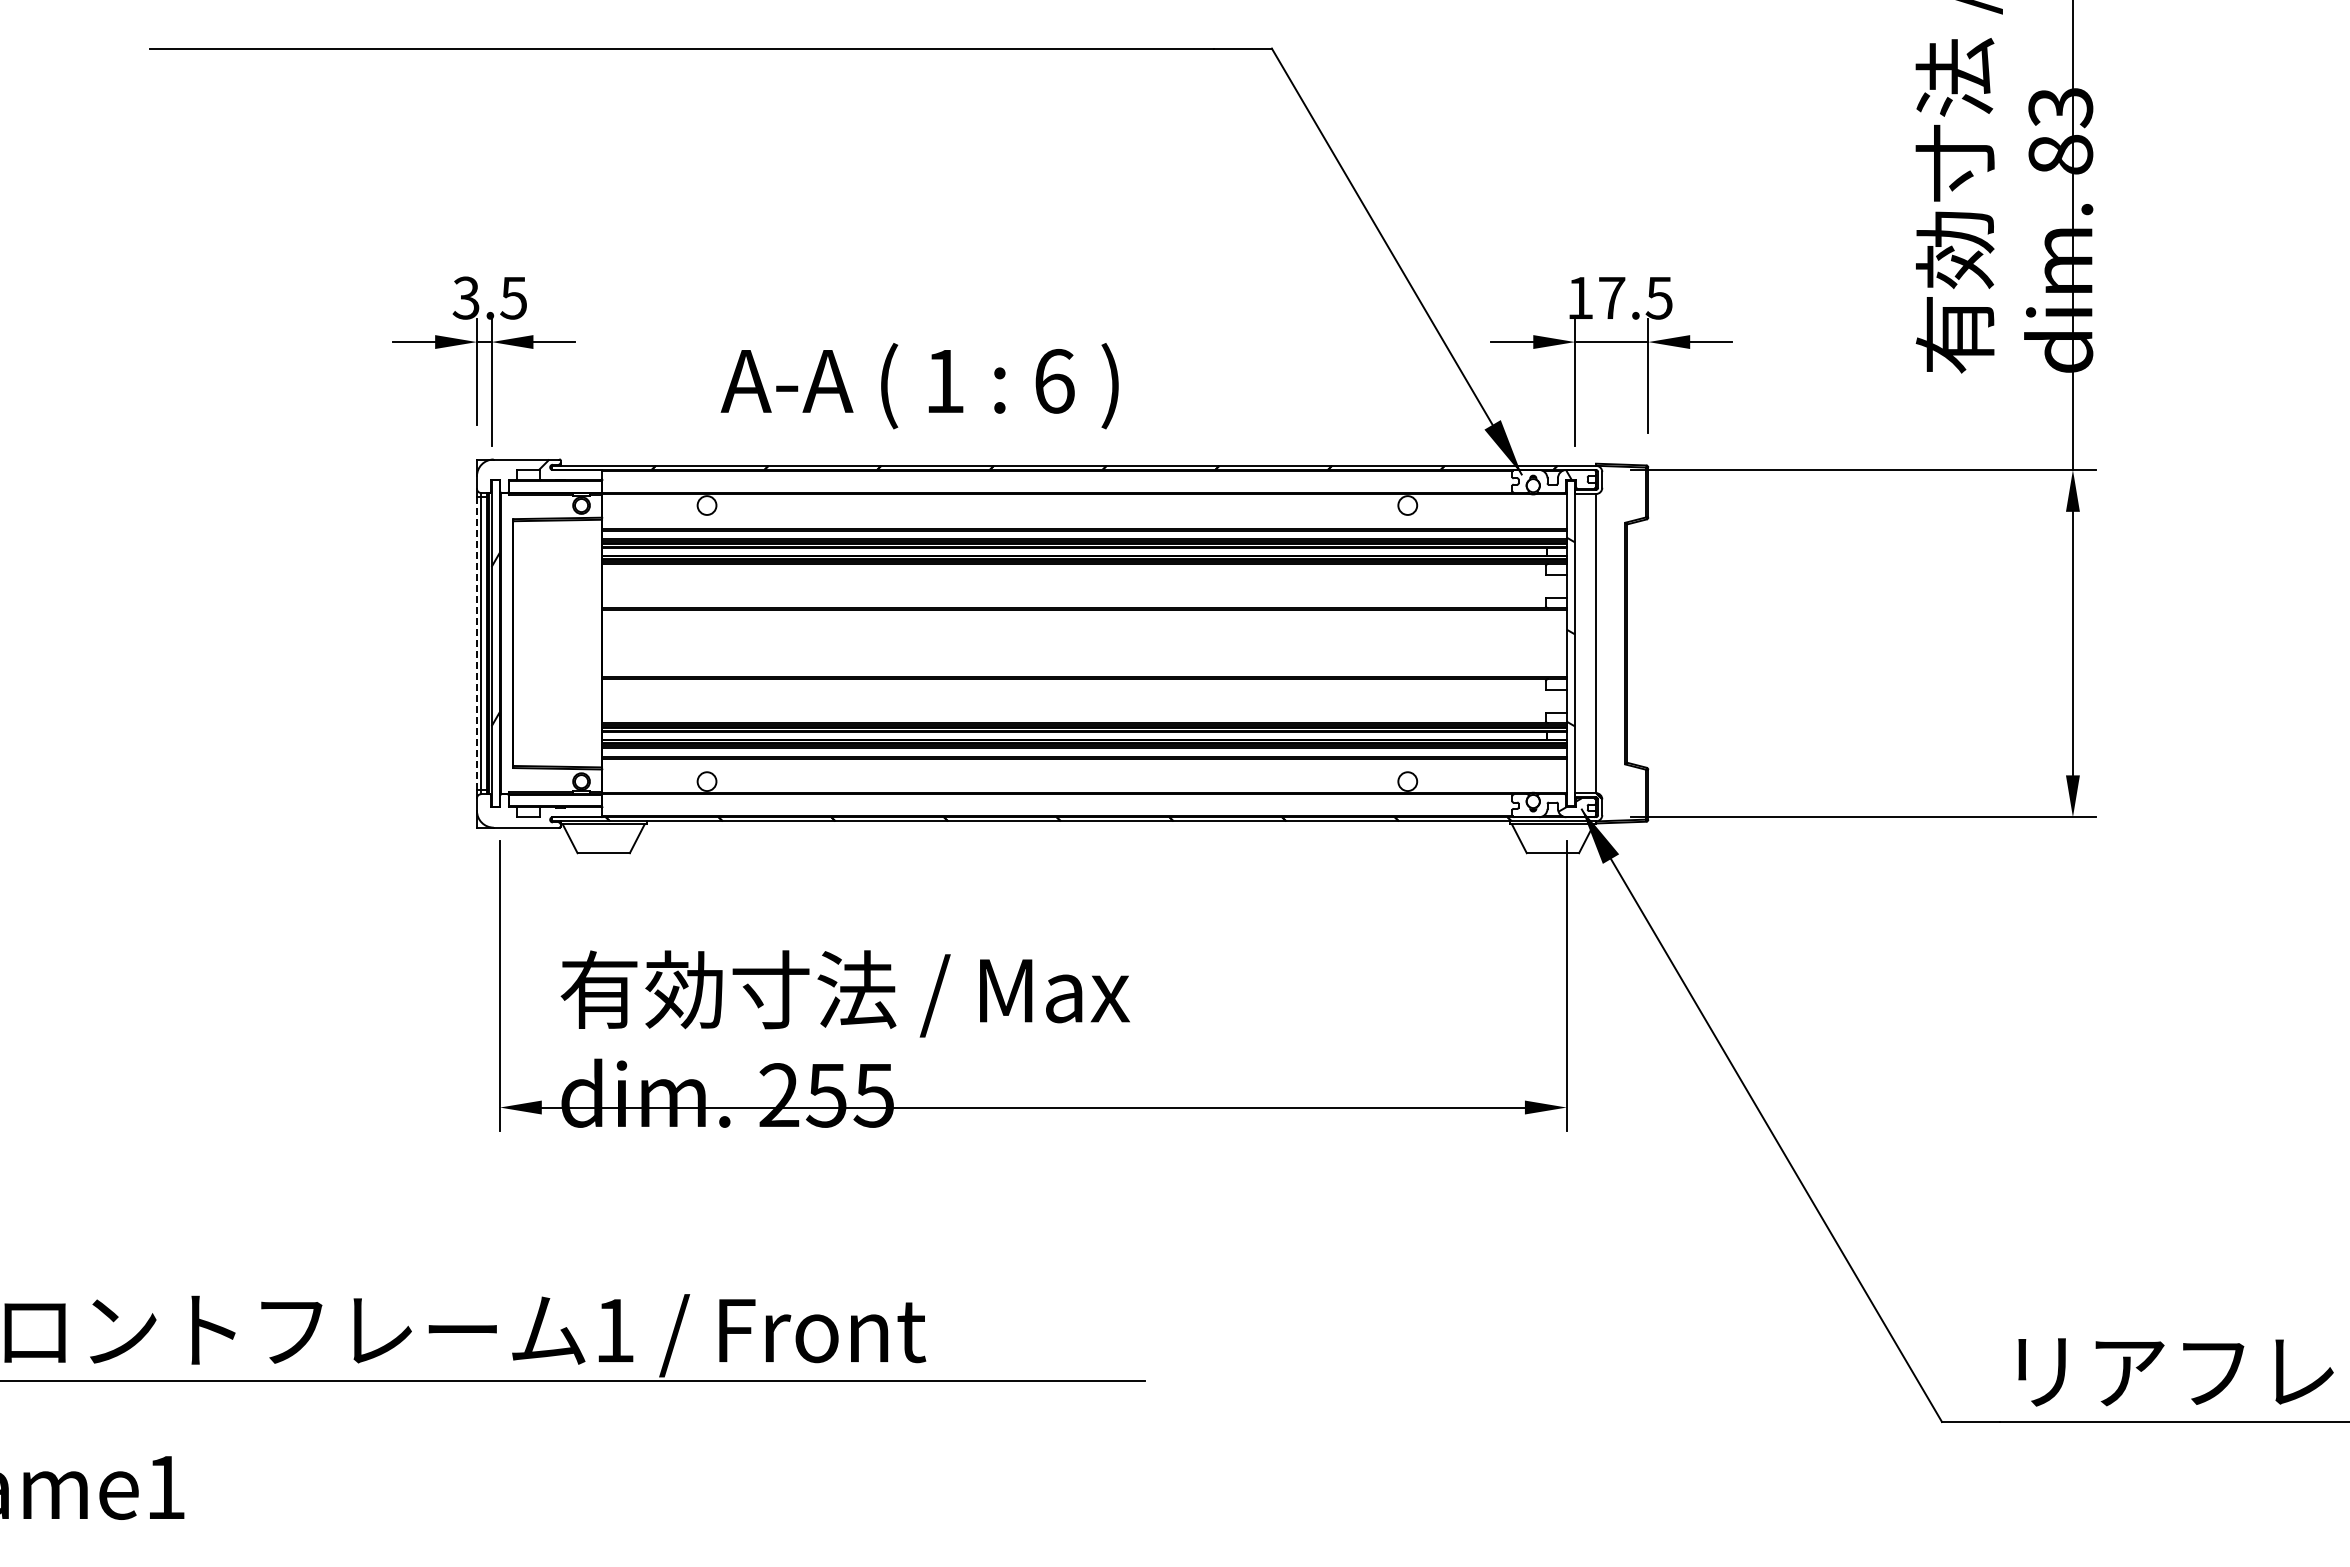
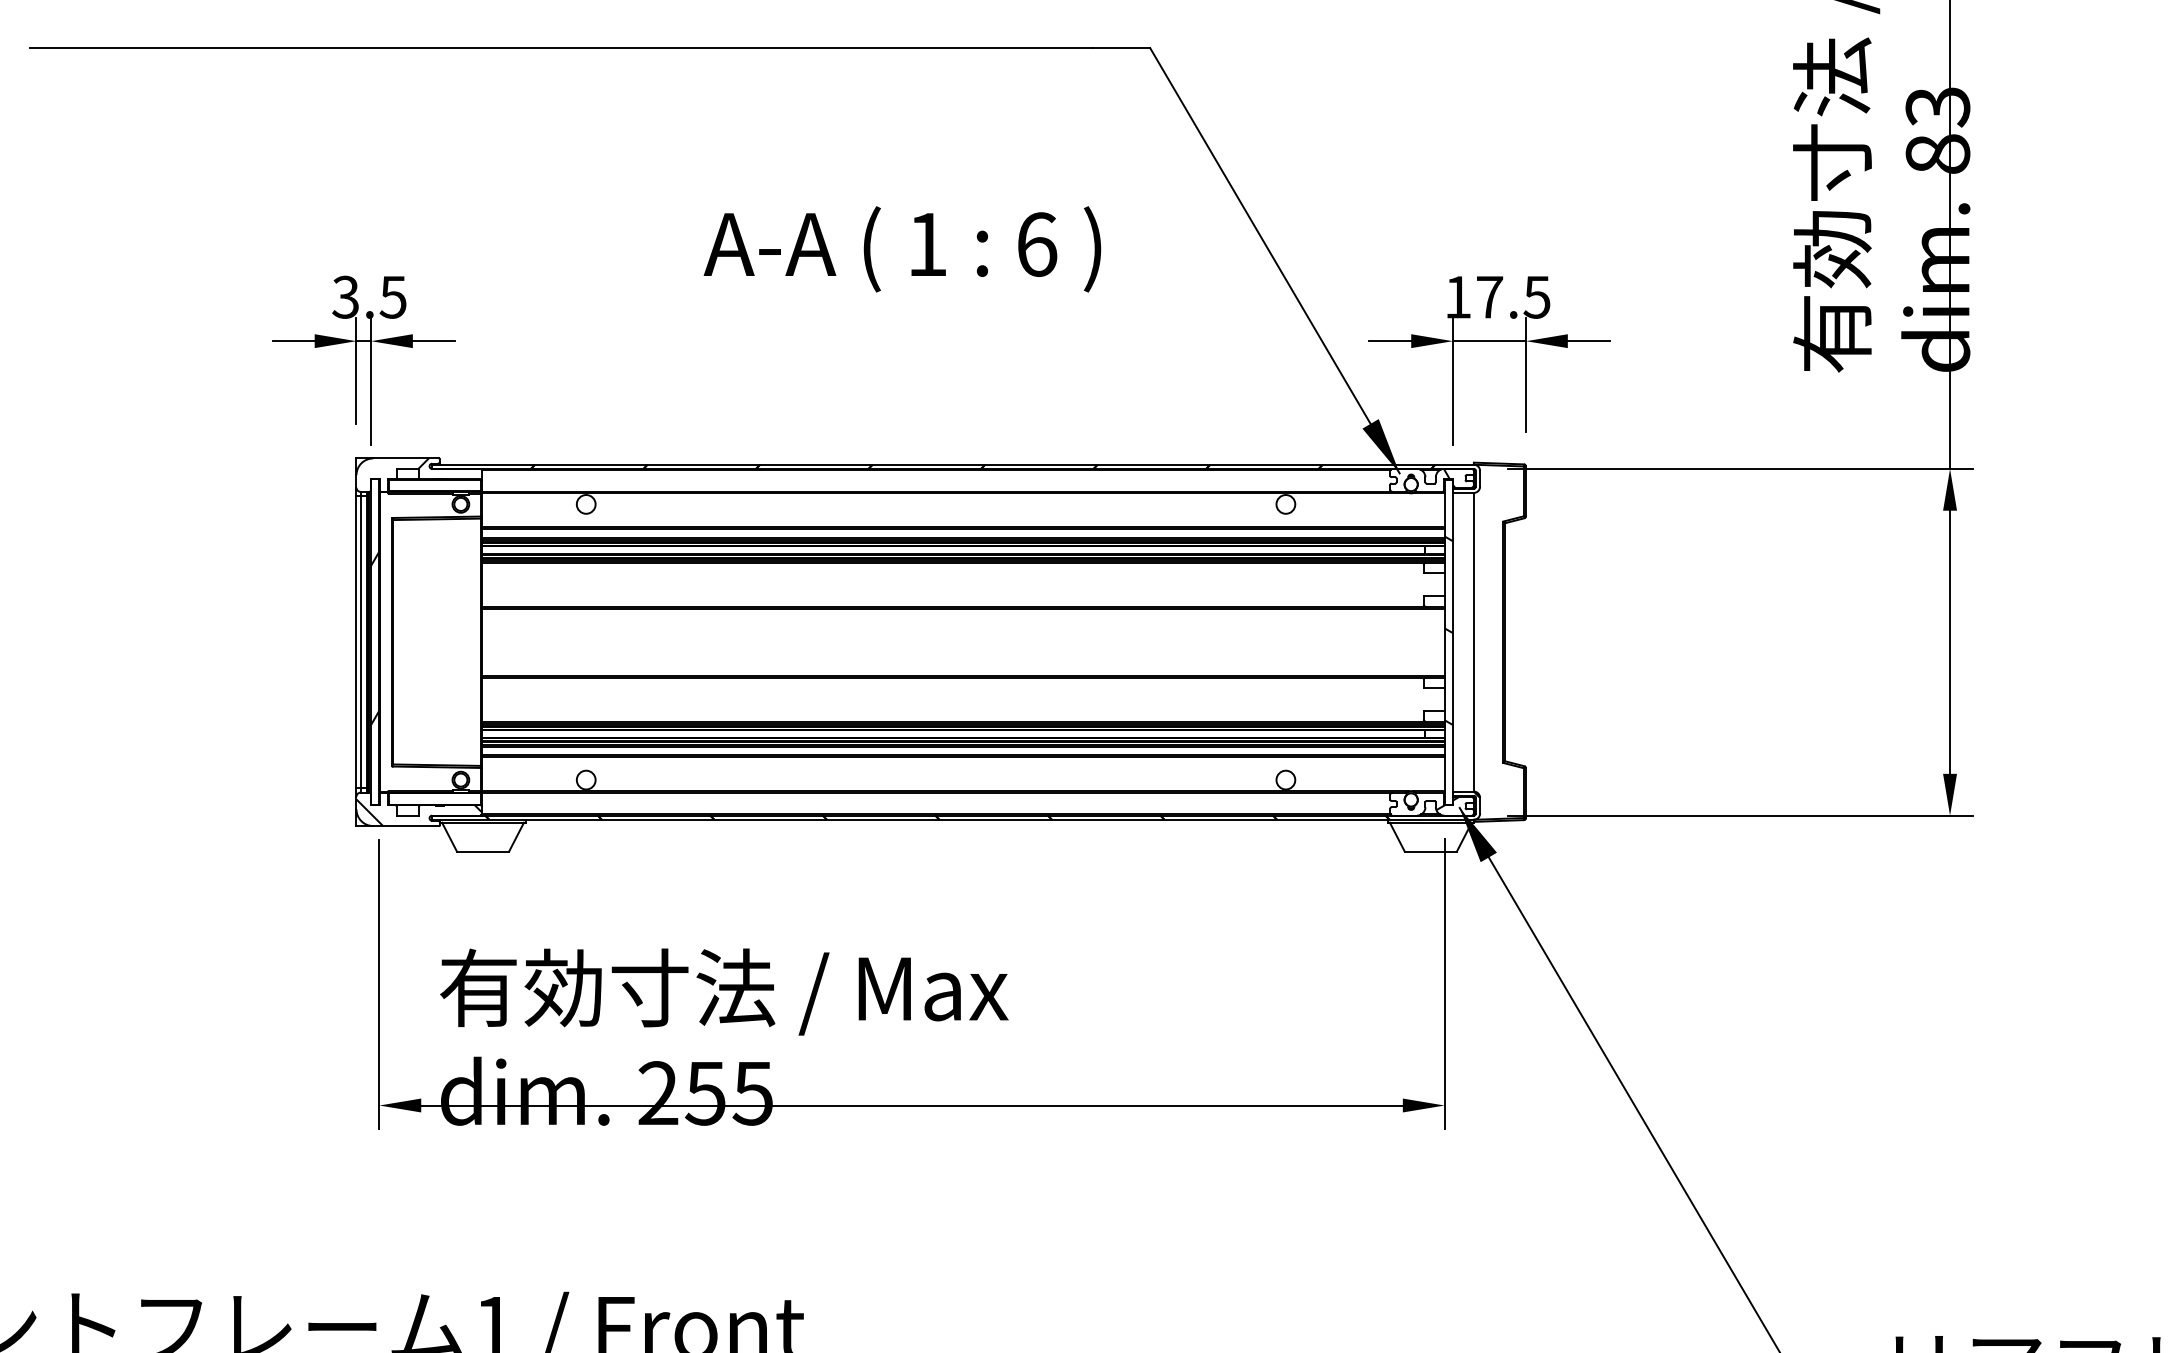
text: (919, 386) -> (902, 249), moved
line: (476, 644) -> (356, 643), dashed -> solid
hatch: (539, 814) -> (418, 812), added

